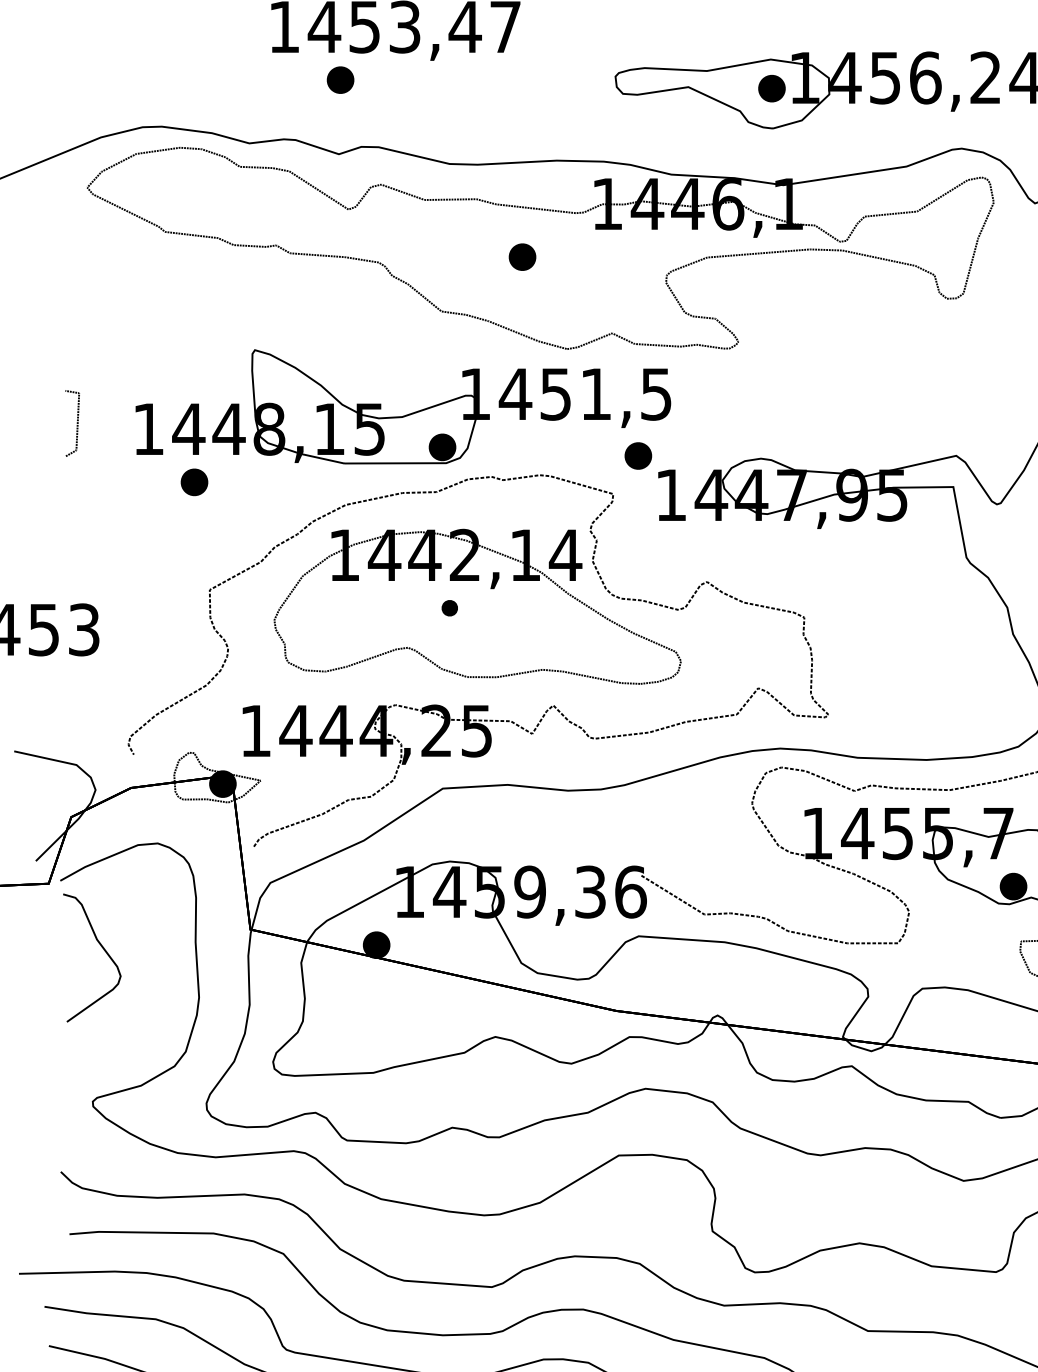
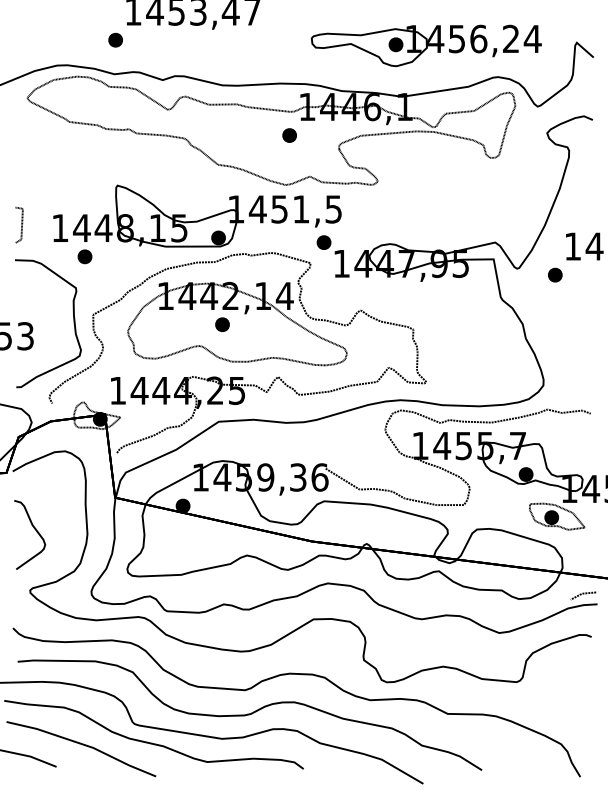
part: (340, 78) -> (115, 39), moved
part: (522, 257) -> (289, 135), moved
curve: (173, 606) -> (73, 323), added
part: (449, 607) -> (222, 324), size x1.67
curve: (104, 953) -> (36, 532), moved

